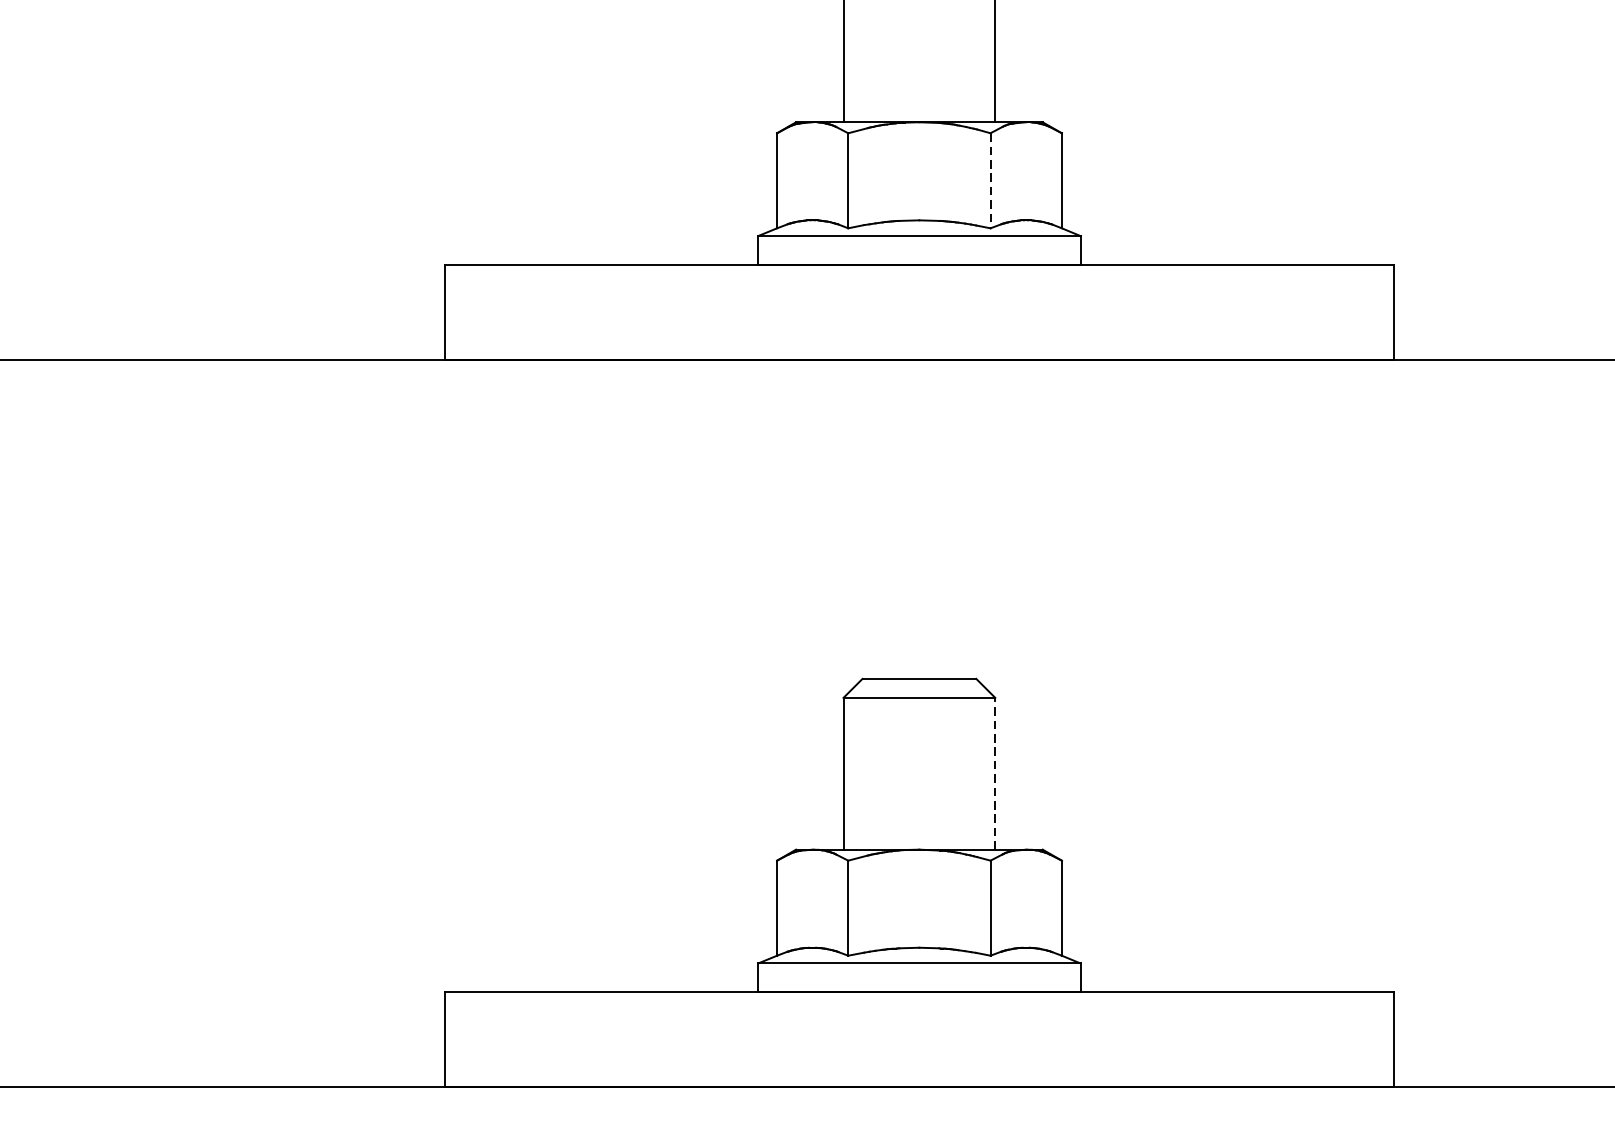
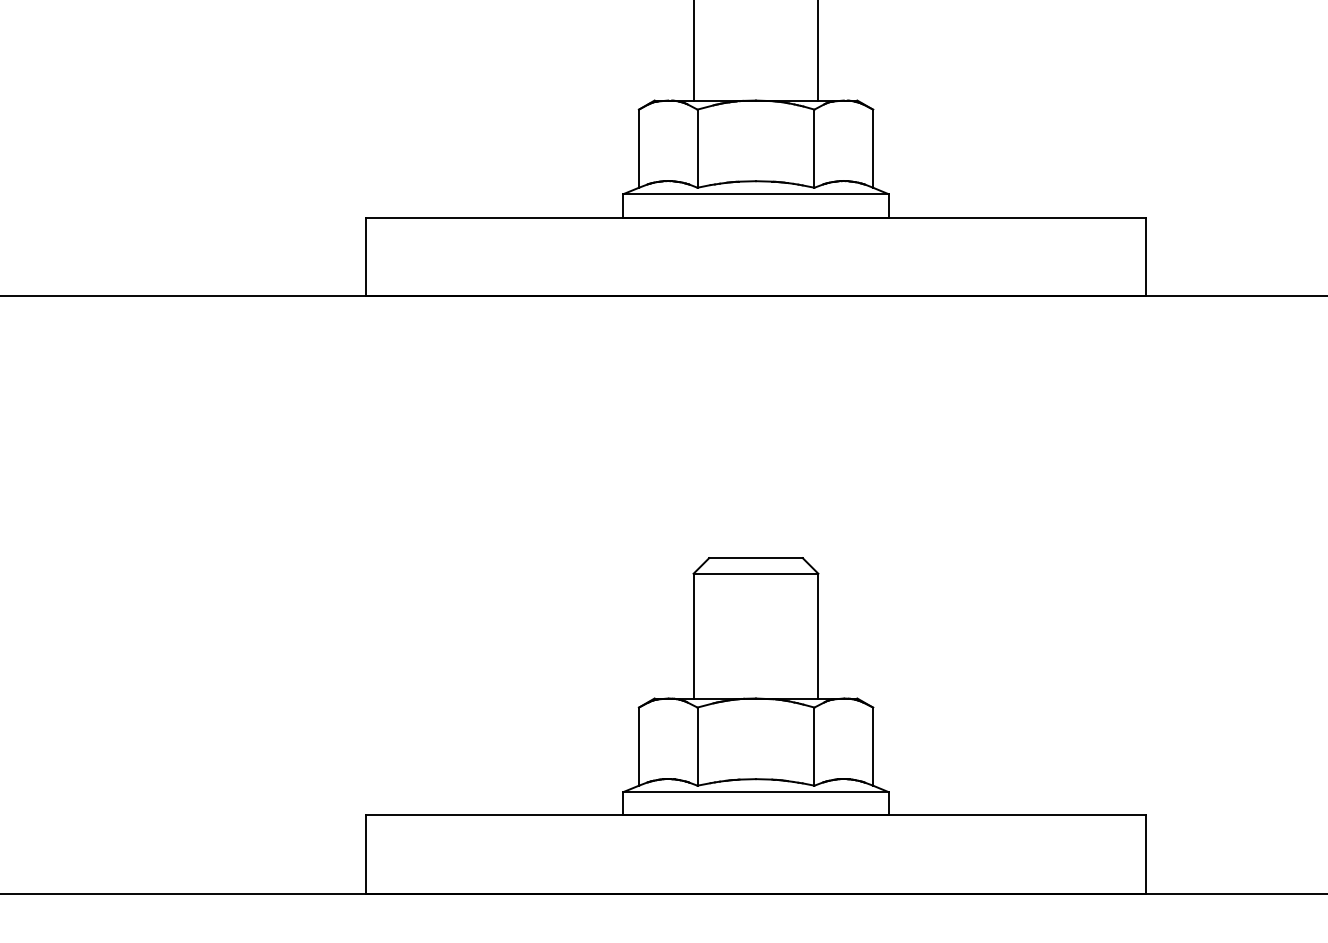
line: (990, 181) -> (814, 149), dashed -> solid
line: (995, 773) -> (818, 635), dashed -> solid

